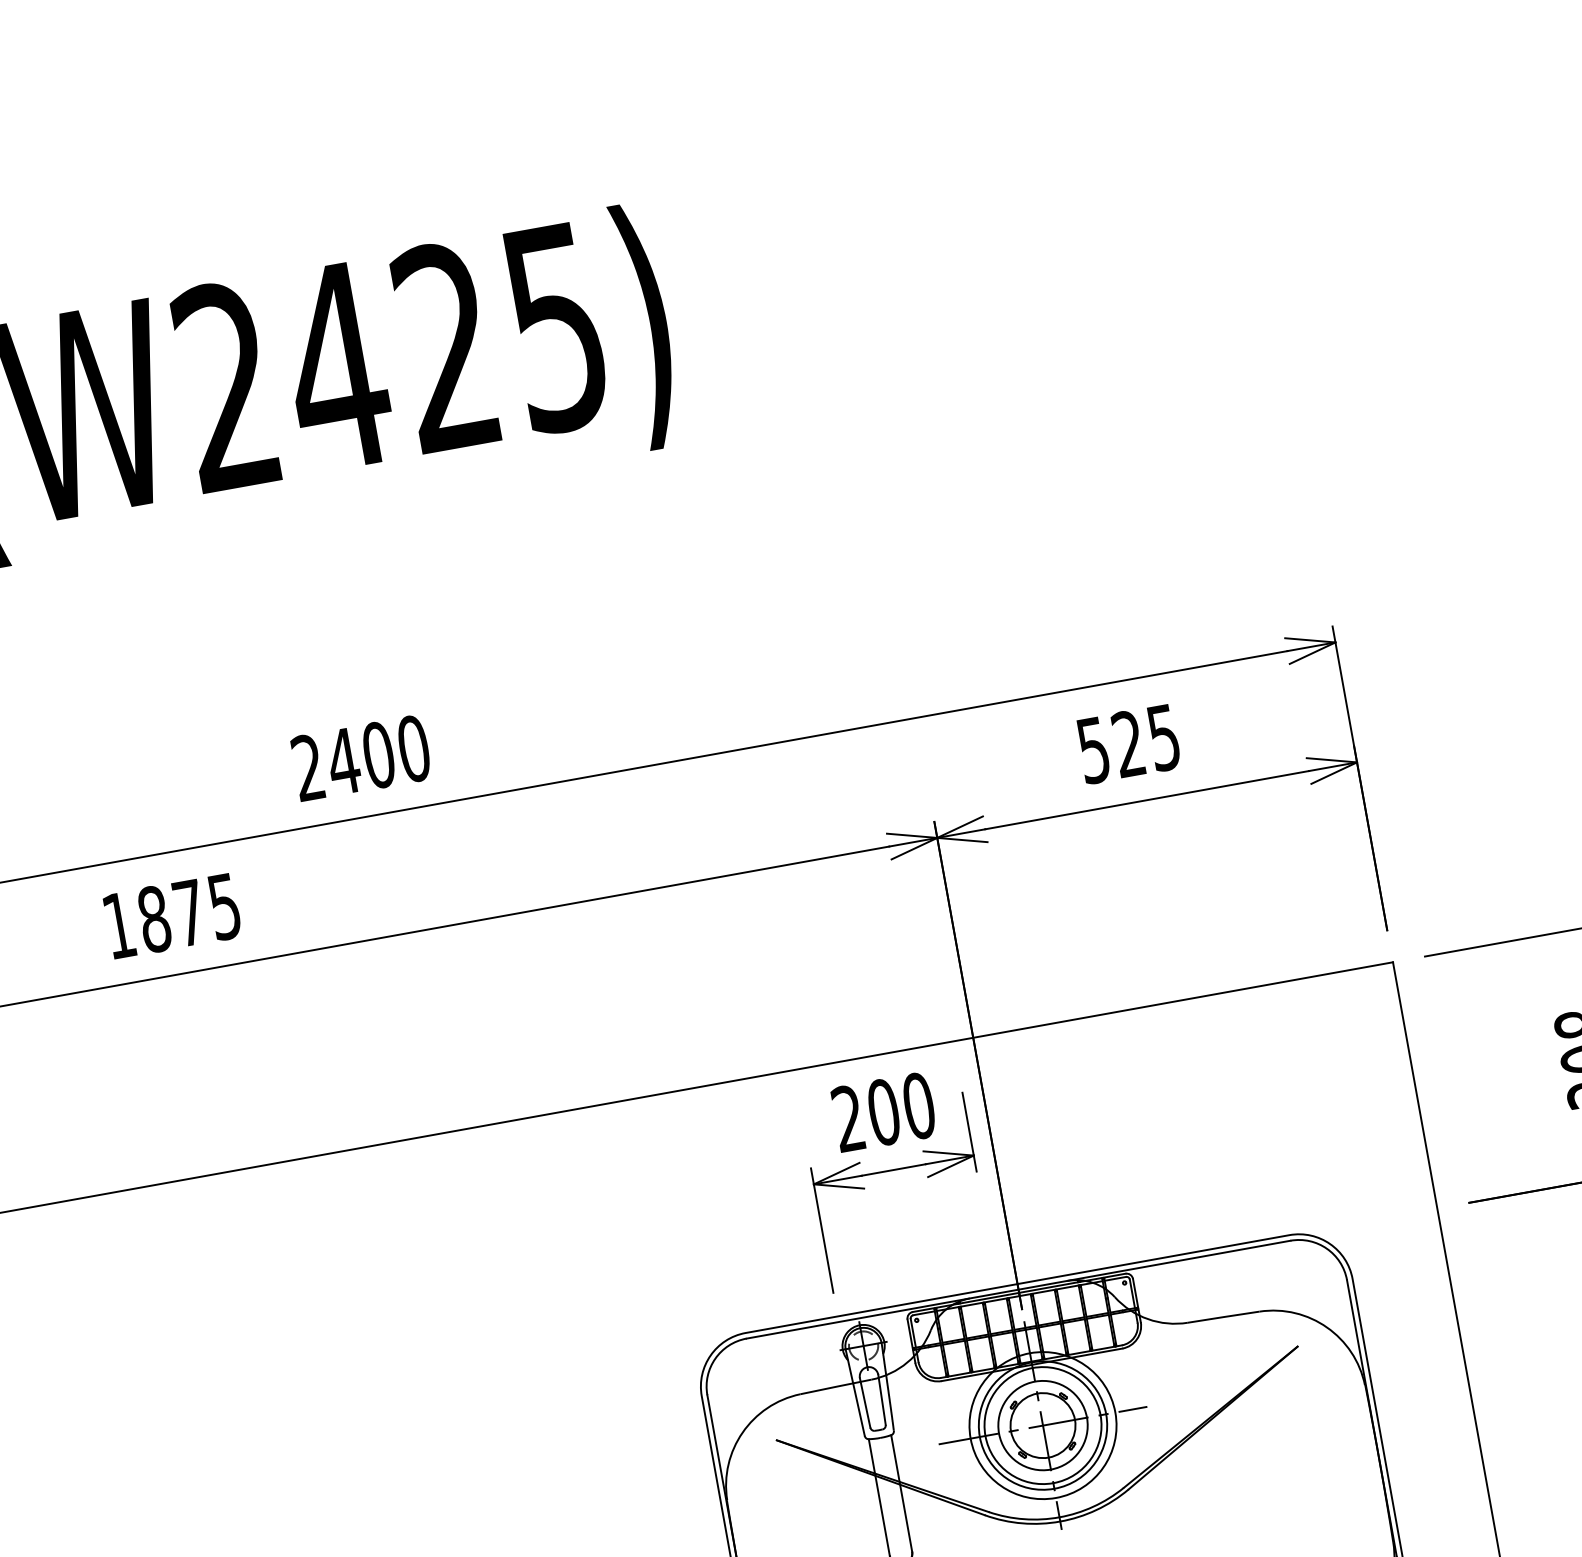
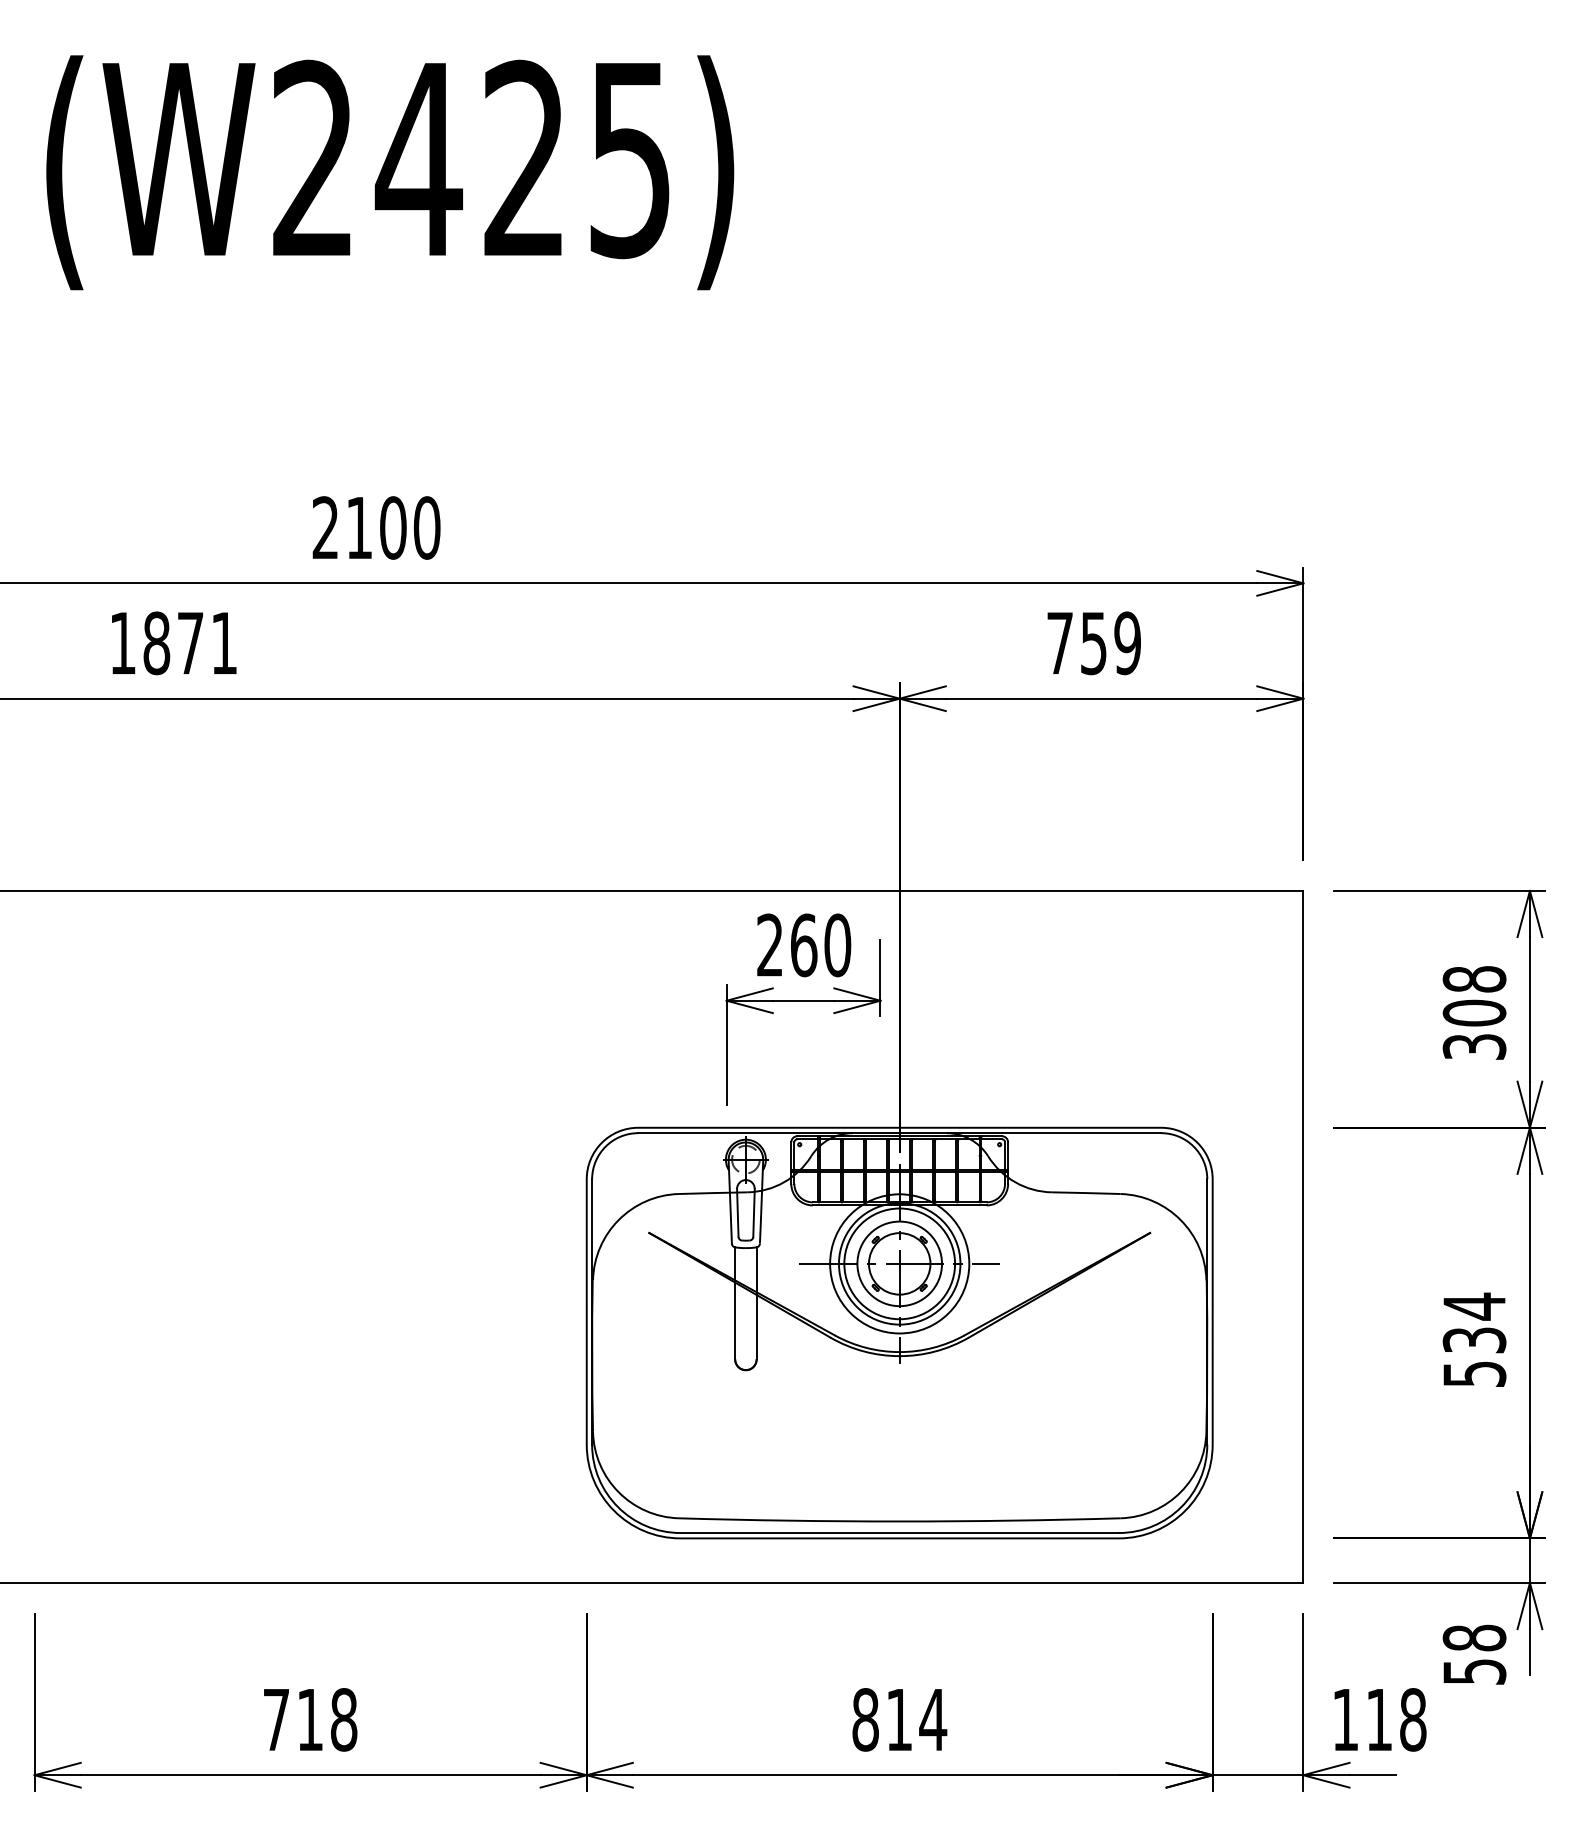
text: (1128, 744) -> (1093, 643), 525 -> 759
text: (343, 760) -> (359, 527), 2400 -> 2100
text: (223, 907) -> (223, 643), 1875 -> 1871
text: (883, 1112) -> (803, 945), 200 -> 260

